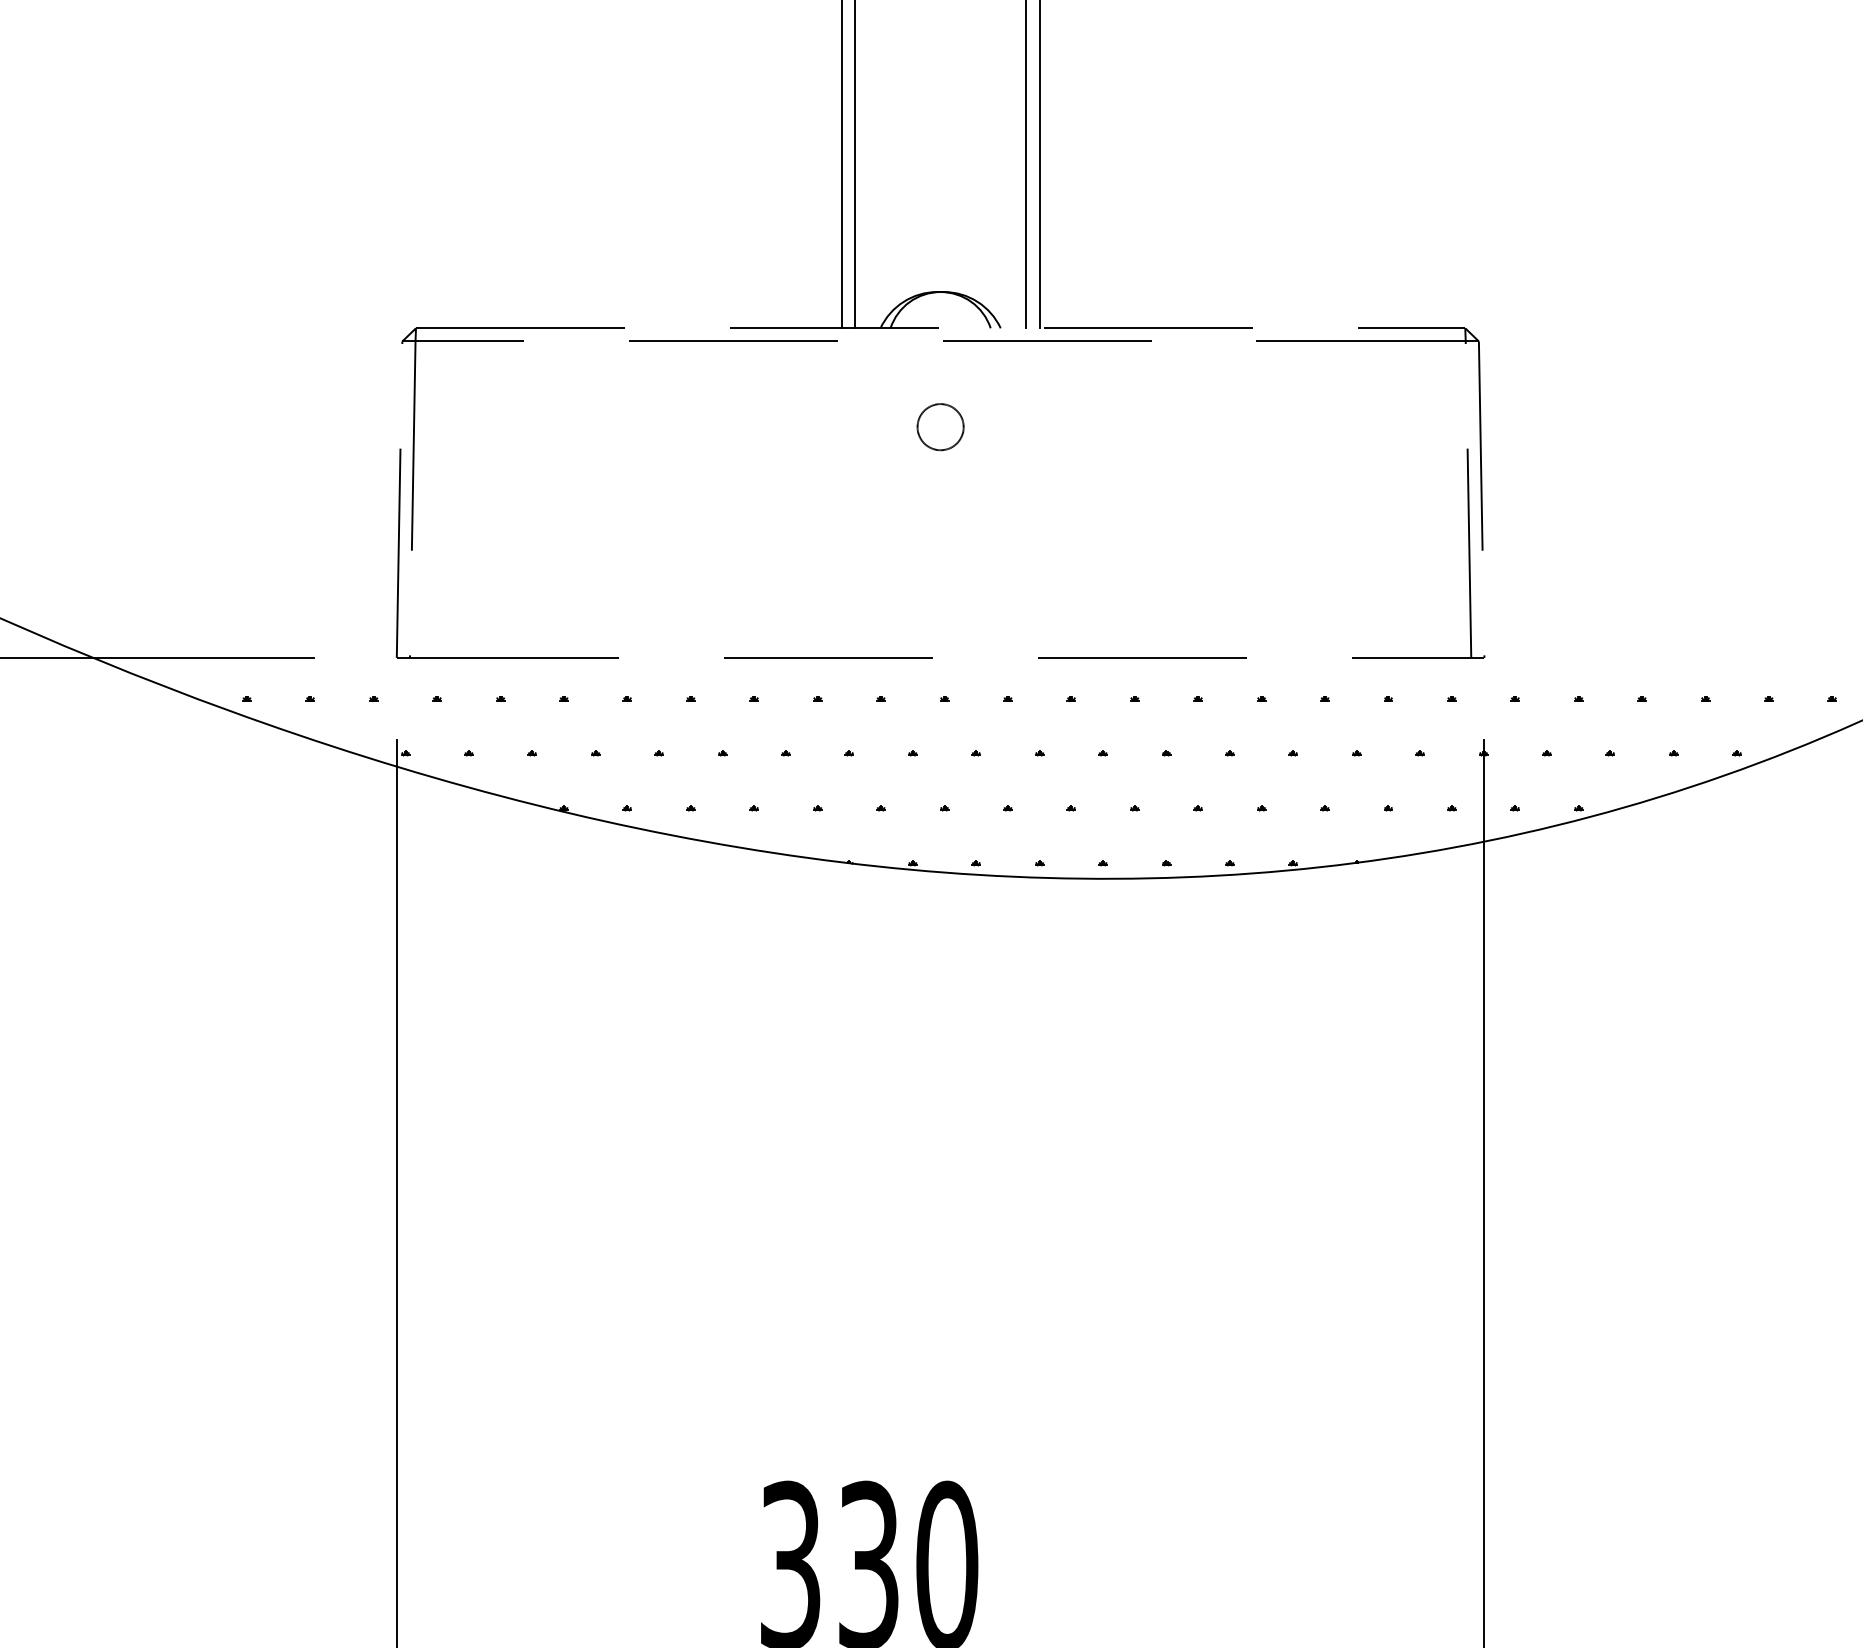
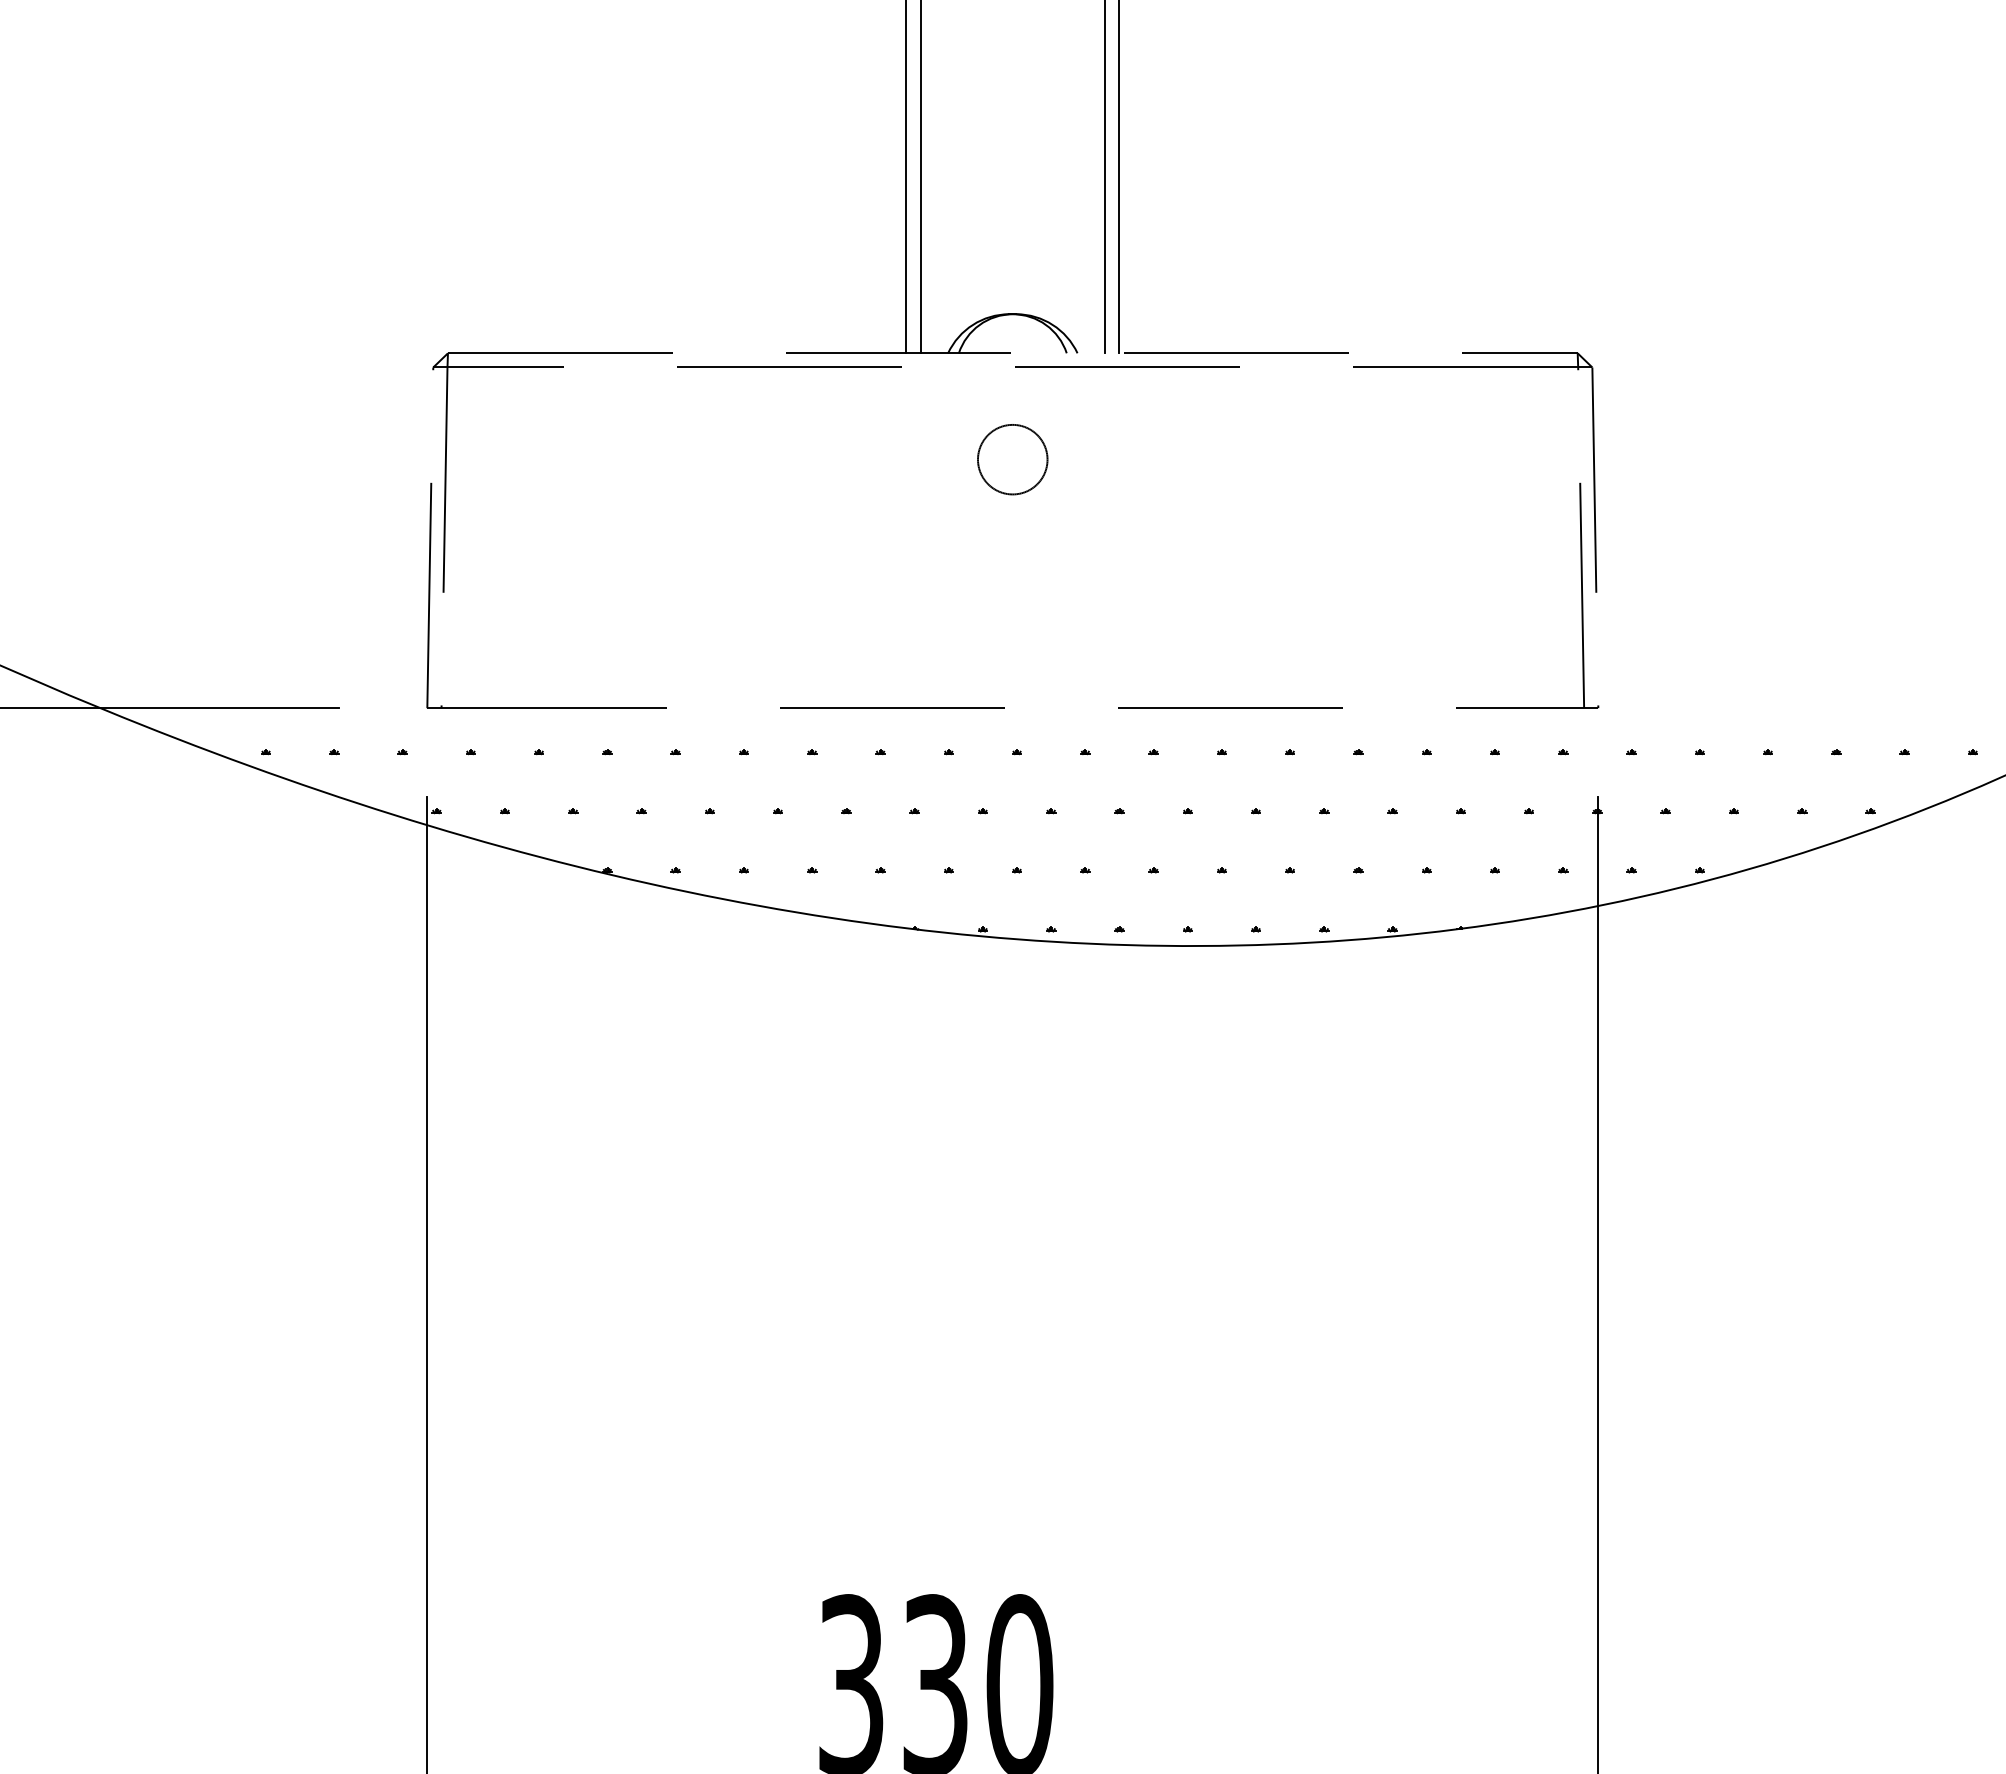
circle: (940, 426) -> (1012, 459), size x1.4

